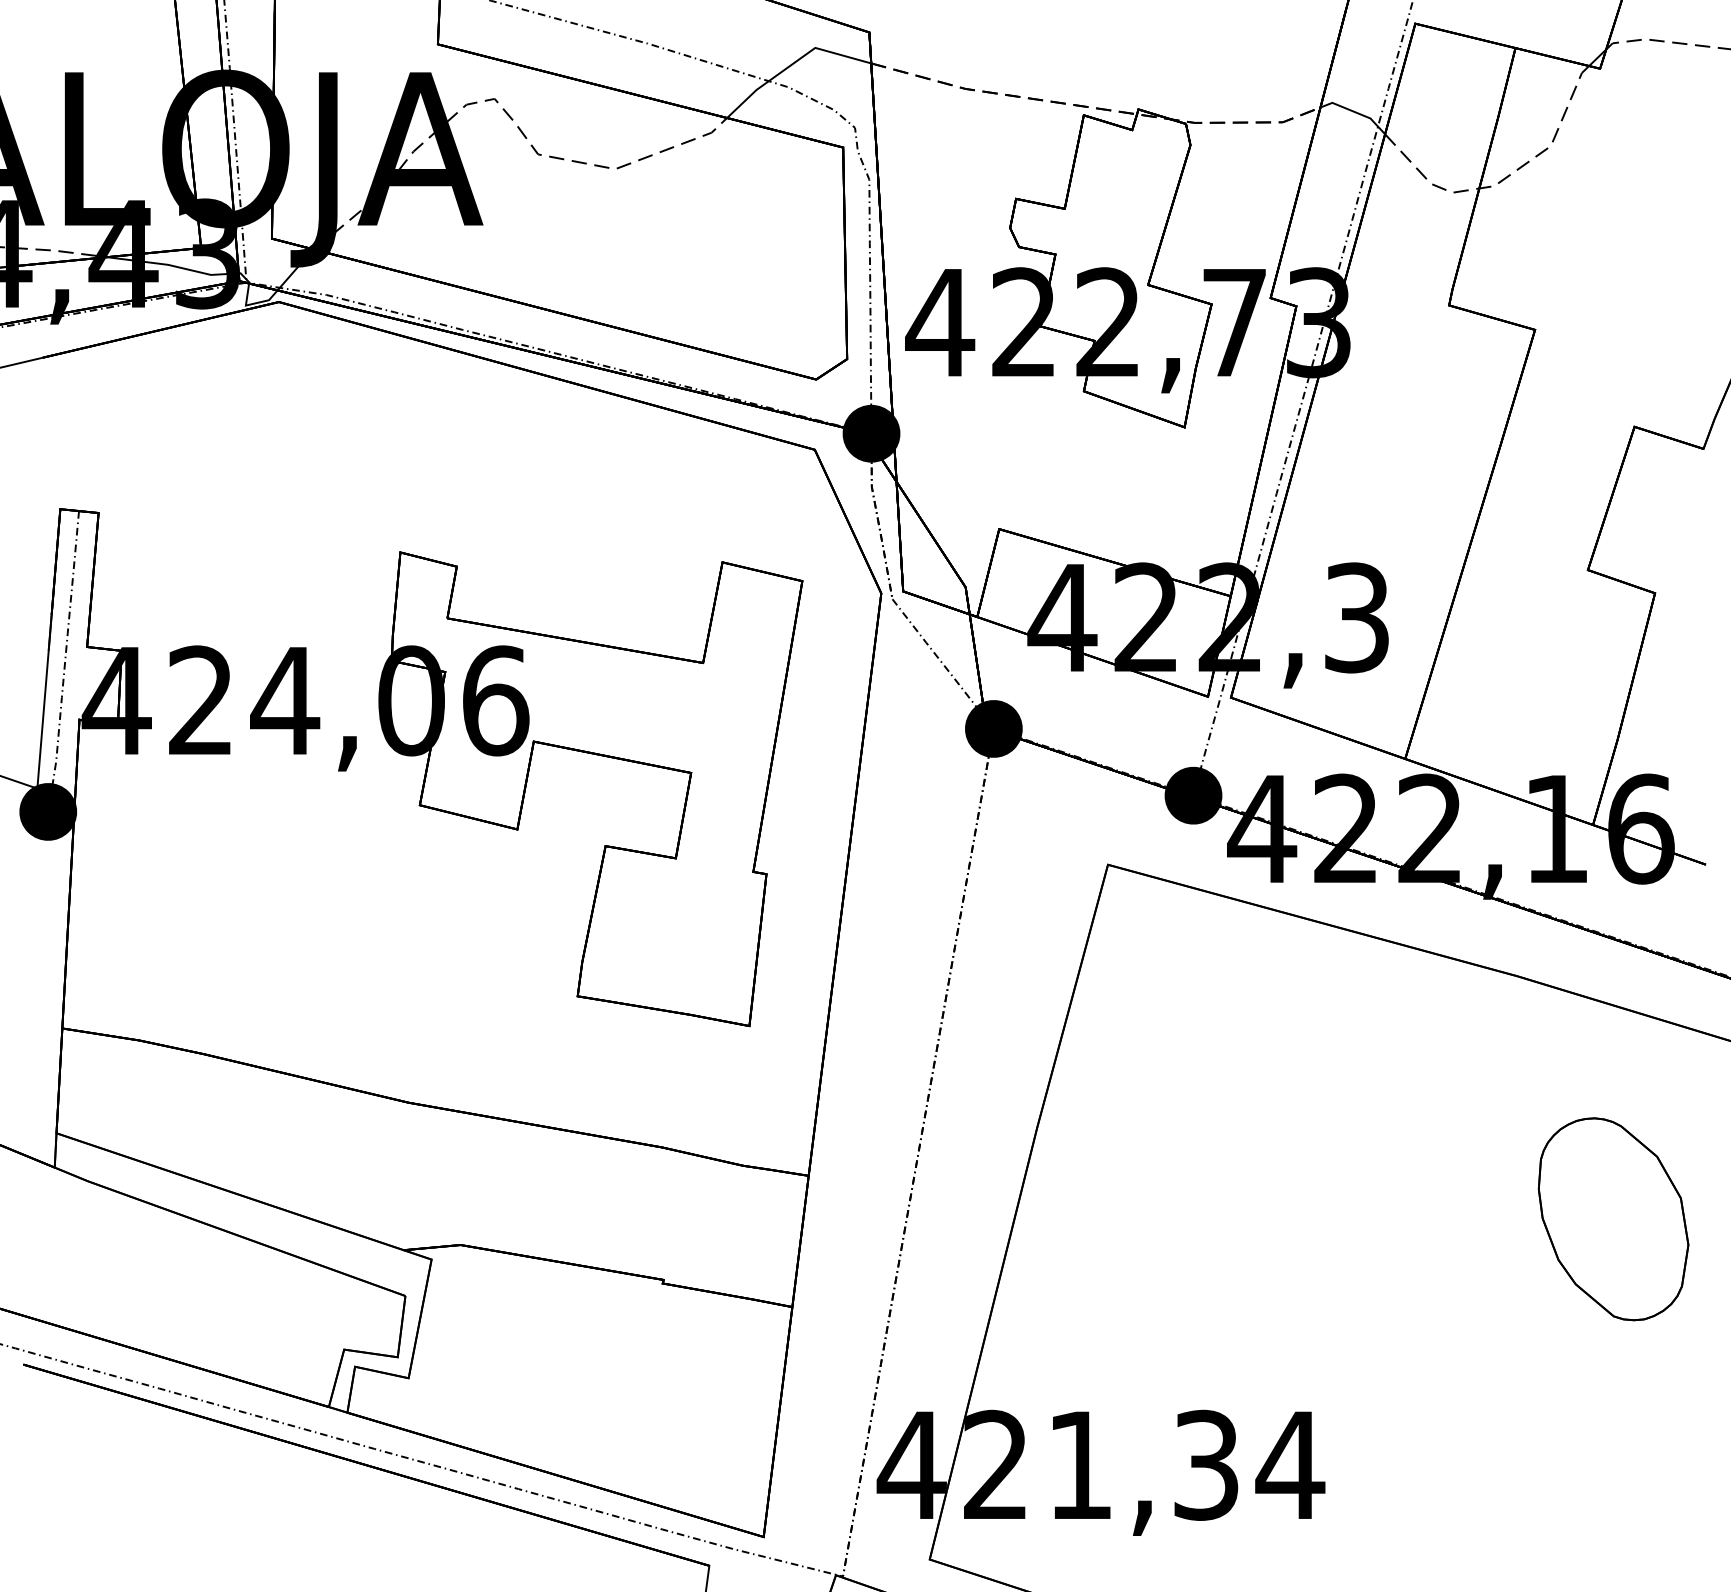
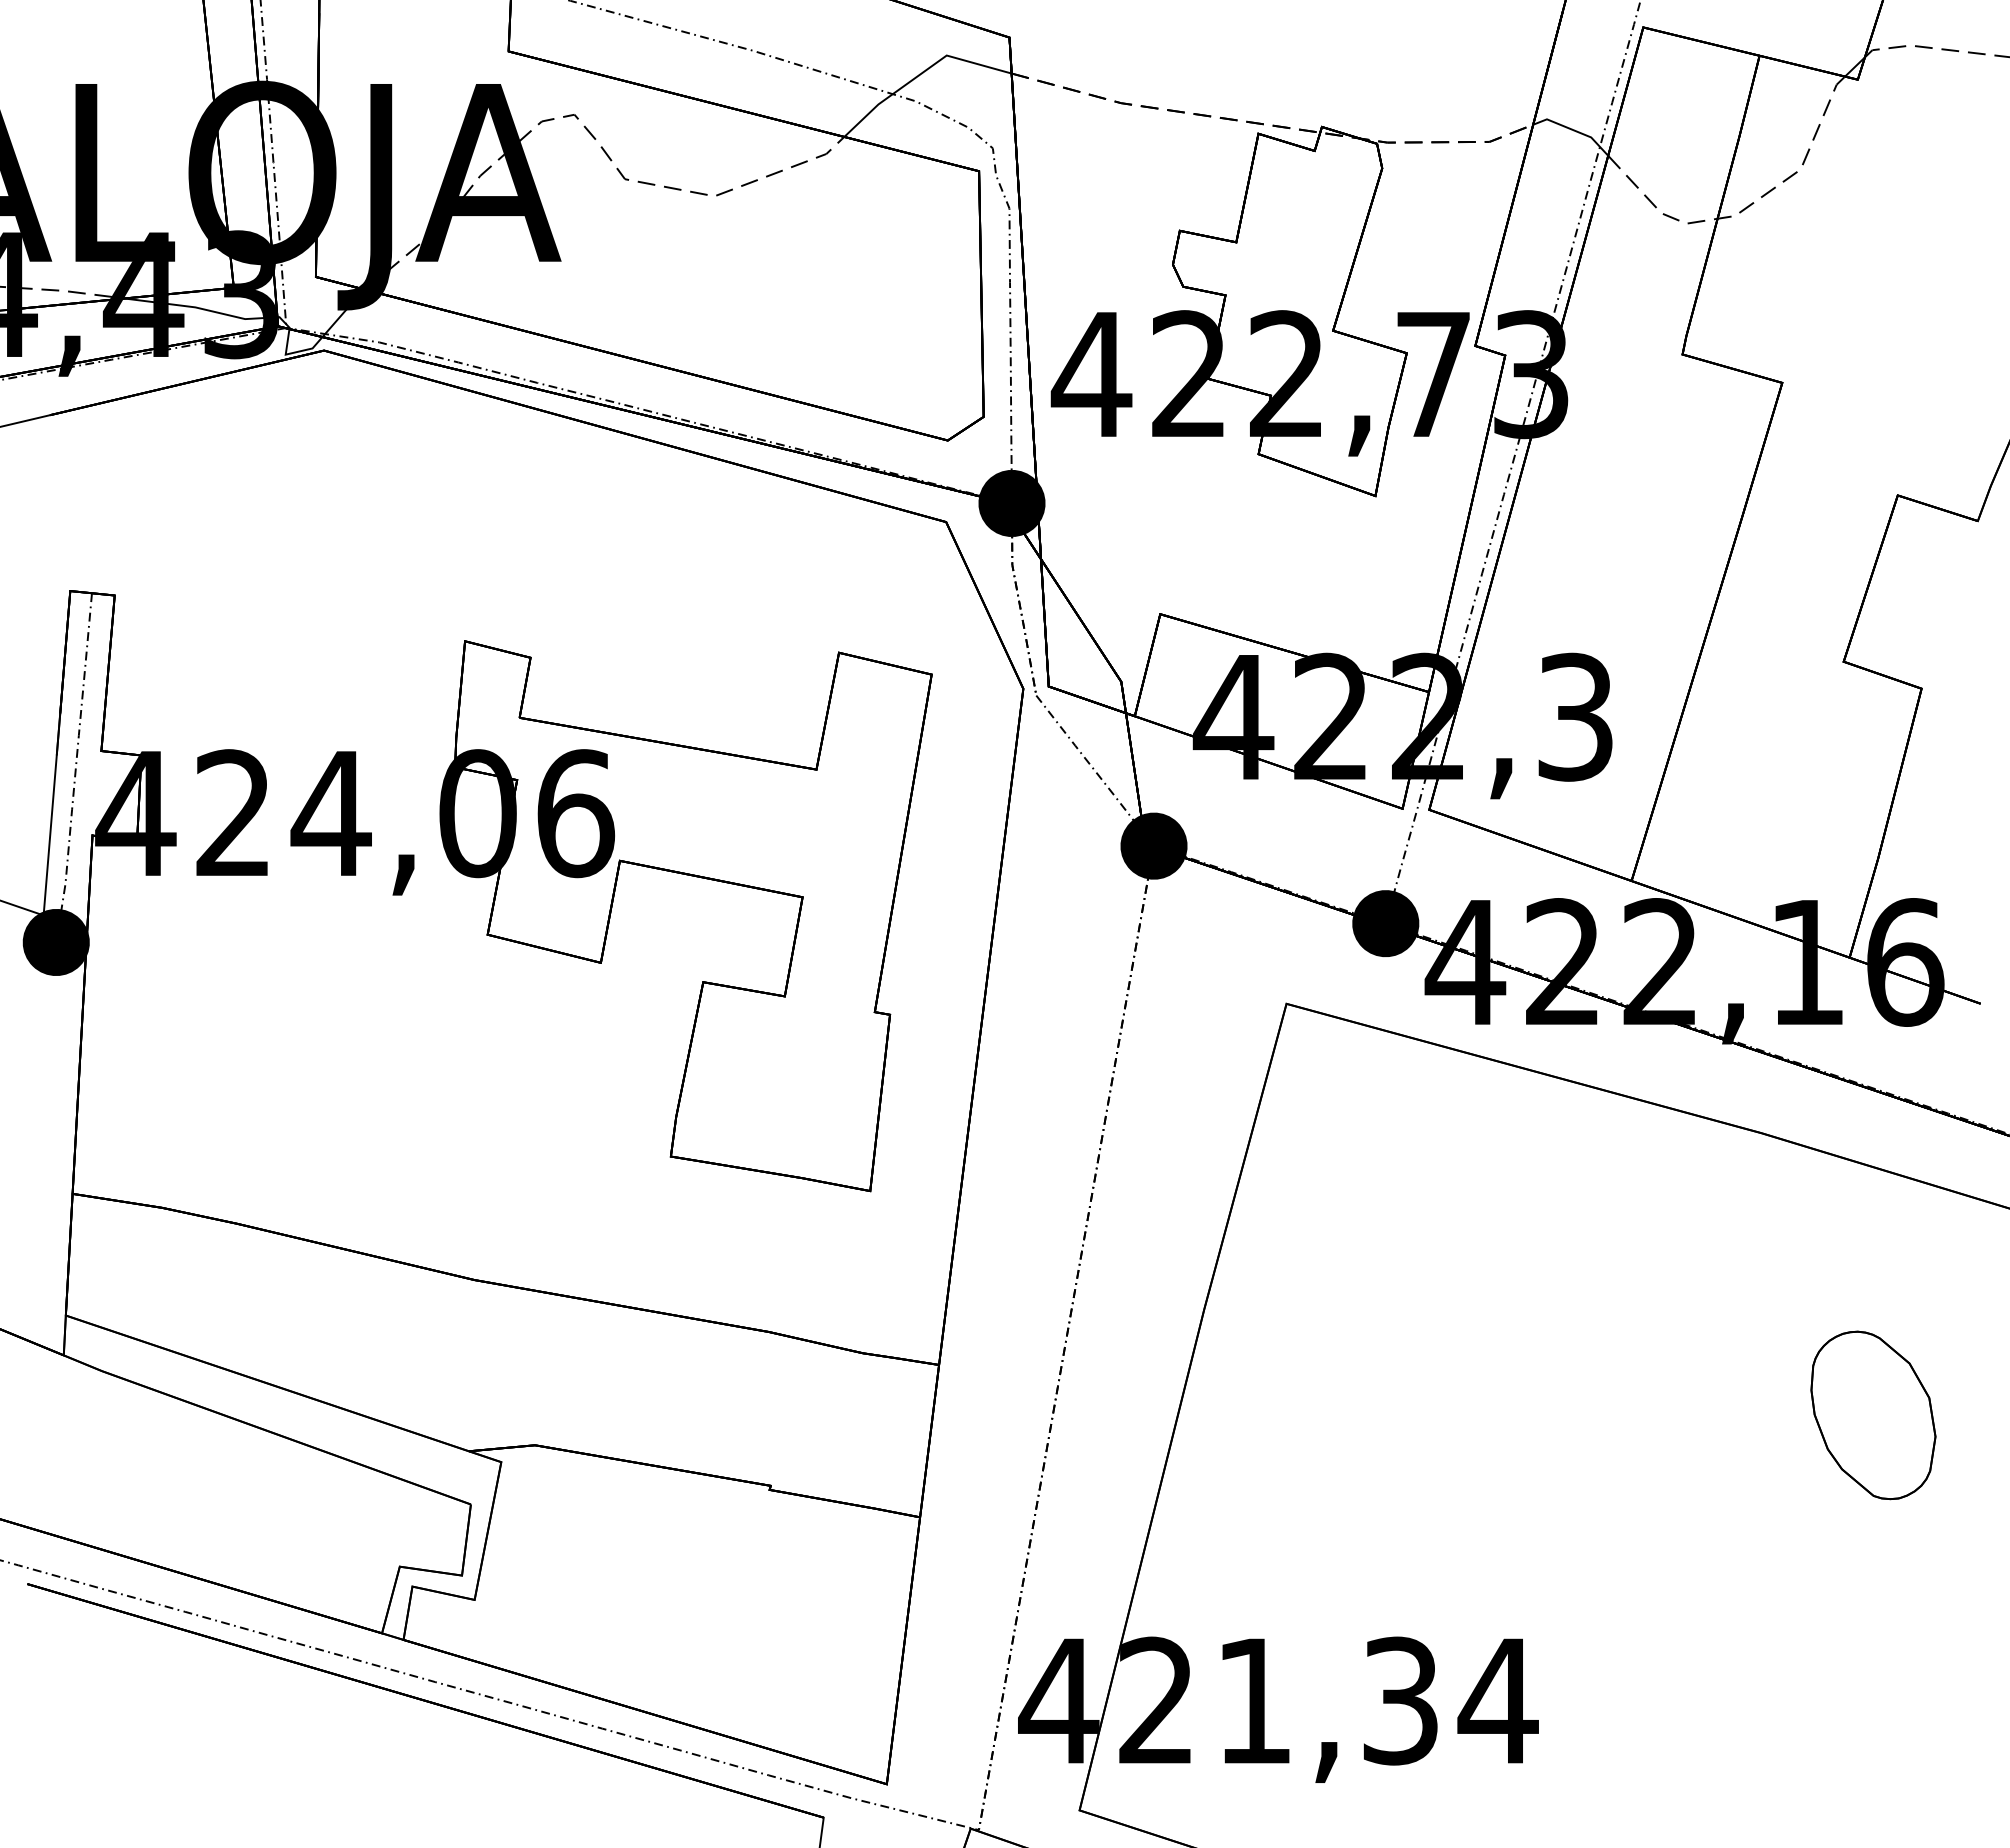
part: (1613, 1219) -> (1873, 1415), size x0.71

